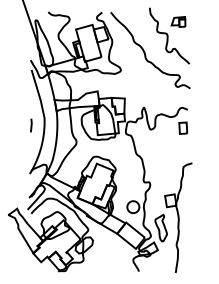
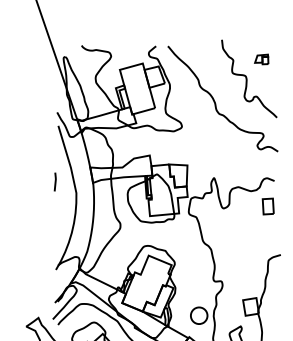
part: (178, 21) -> (261, 58), size x0.7
line: (31, 125) -> (55, 181), moved

